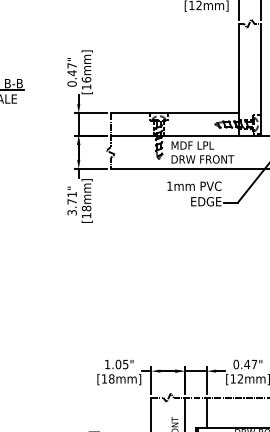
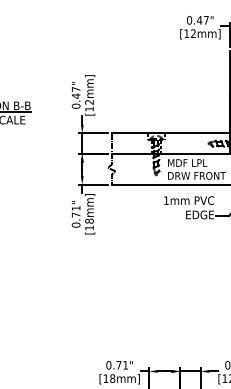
text: (86, 79) -> (89, 102), [16mm] -> [12mm]
text: (71, 212) -> (75, 224), 3.71" -> 0.71"
text: (116, 364) -> (117, 365), 1.05" -> 0.71"

